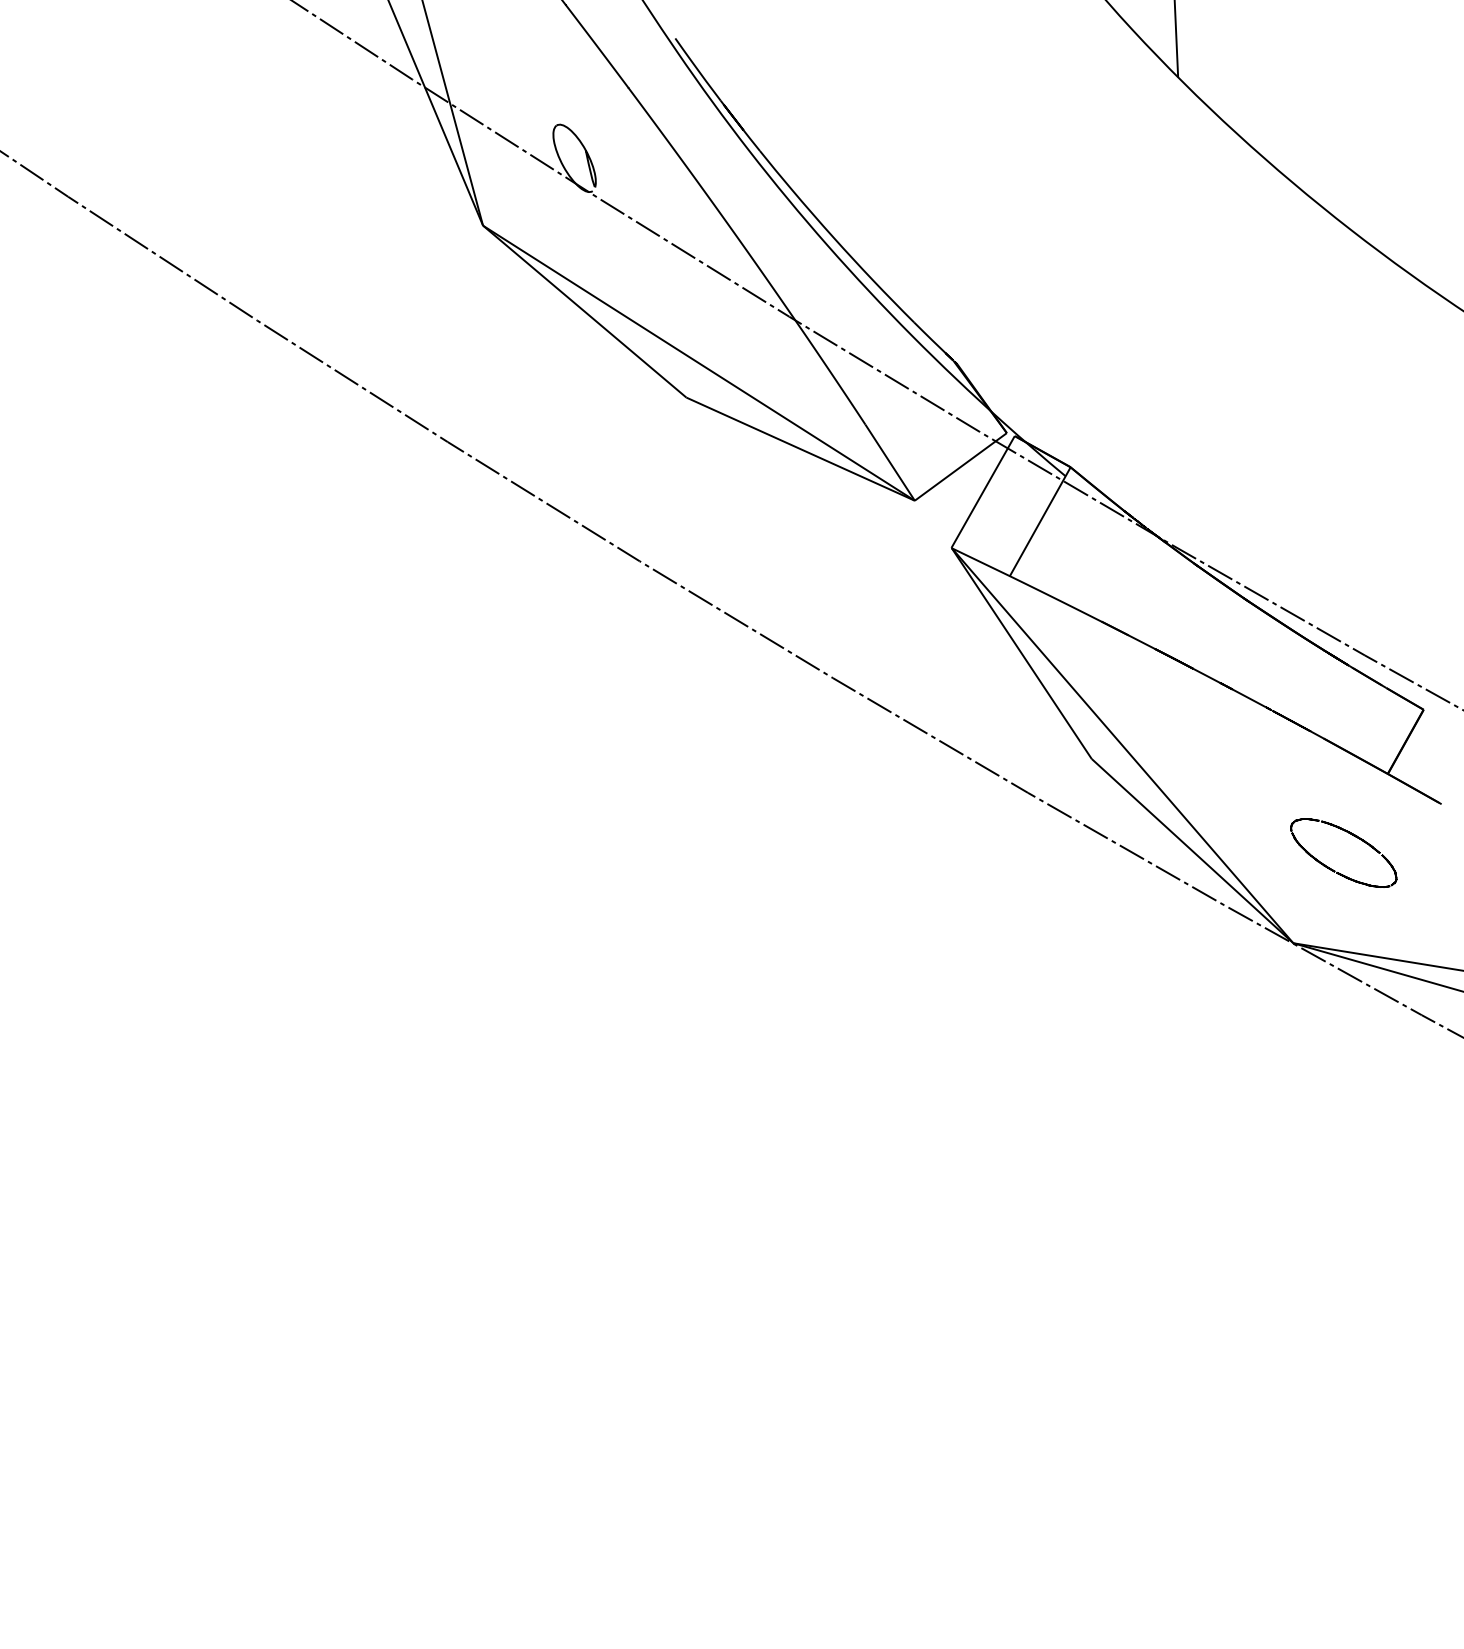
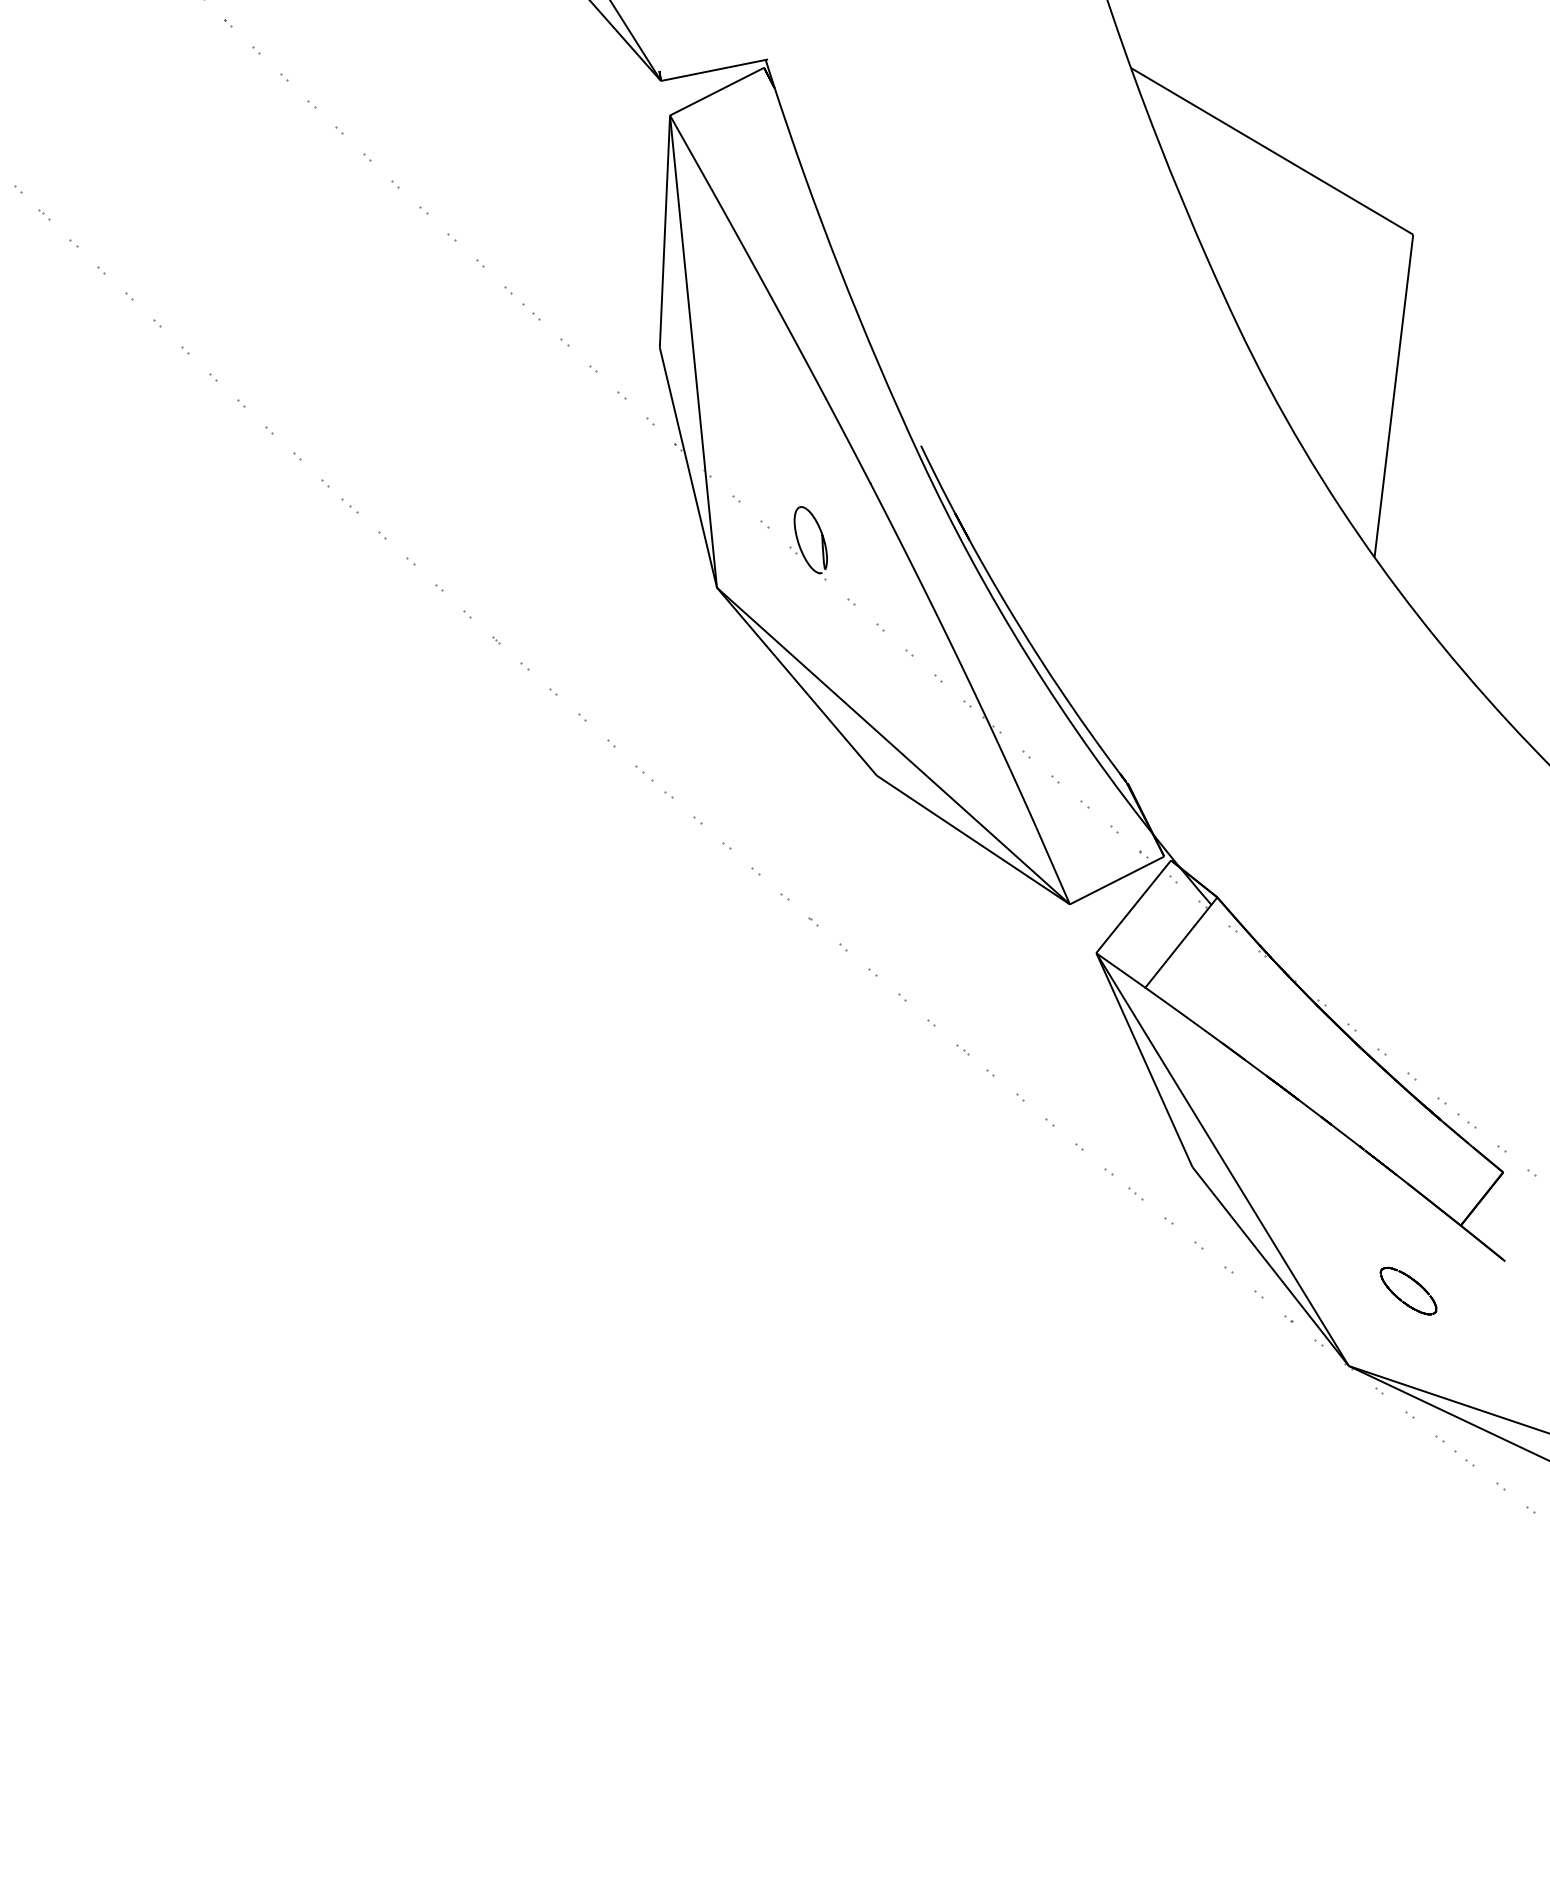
part: (1343, 852) -> (1408, 1290), size x0.62

